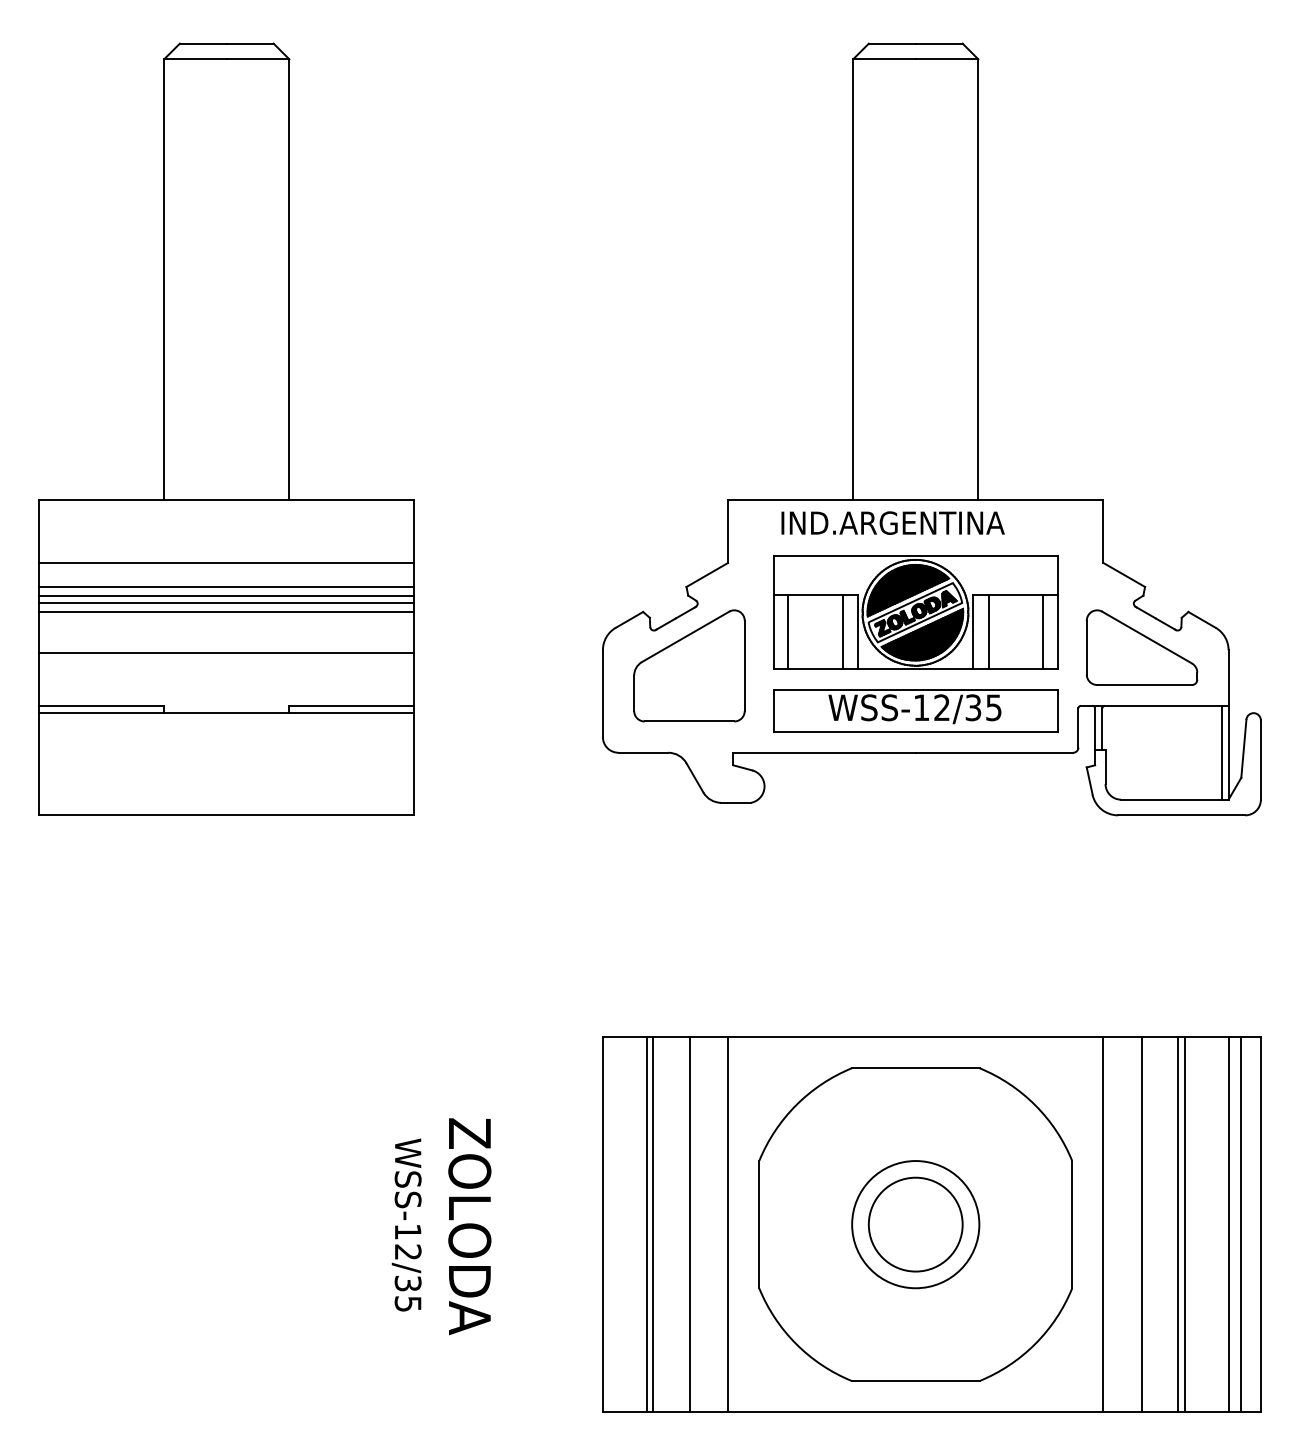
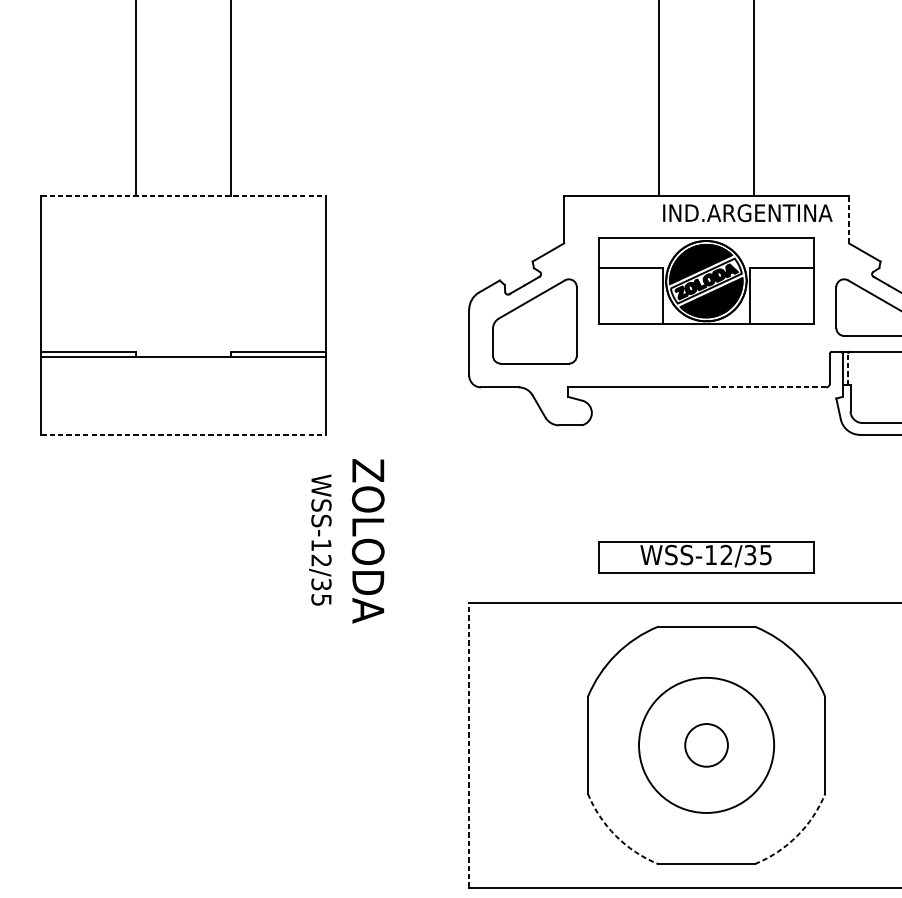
line: (226, 500) -> (183, 195), solid -> dashed
text: (892, 522) -> (747, 212), moved
line: (1103, 531) -> (849, 219), solid -> dashed
line: (226, 562) -> (183, 243), removed
line: (226, 586) -> (183, 261), removed
line: (226, 595) -> (183, 268), removed
line: (226, 603) -> (183, 274), removed
line: (226, 612) -> (183, 280), removed
line: (788, 632) -> (610, 296), removed
line: (842, 632) -> (651, 296), removed
line: (988, 632) -> (761, 296), removed
line: (1043, 632) -> (803, 296), removed
line: (226, 653) -> (183, 312), removed
part: (915, 710) -> (706, 557), moved
line: (1102, 729) -> (848, 369), solid -> dashed
line: (994, 752) -> (766, 387), solid -> dashed
line: (226, 815) -> (183, 434), solid -> dashed
line: (602, 1224) -> (468, 745), solid -> dashed
line: (646, 1224) -> (502, 745), removed
line: (653, 1224) -> (507, 745), removed
line: (689, 1224) -> (534, 745), removed
line: (728, 1224) -> (564, 745), removed
circle: (915, 1224) -> (706, 745), size x0.6
circle: (915, 1224) -> (706, 745), size x1.4
line: (1103, 1224) -> (849, 745), removed
line: (1141, 1224) -> (877, 745), removed
text: (441, 1226) -> (346, 541), moved
arc: (796, 1344) -> (616, 836), solid -> dashed
arc: (1035, 1344) -> (797, 836), solid -> dashed

